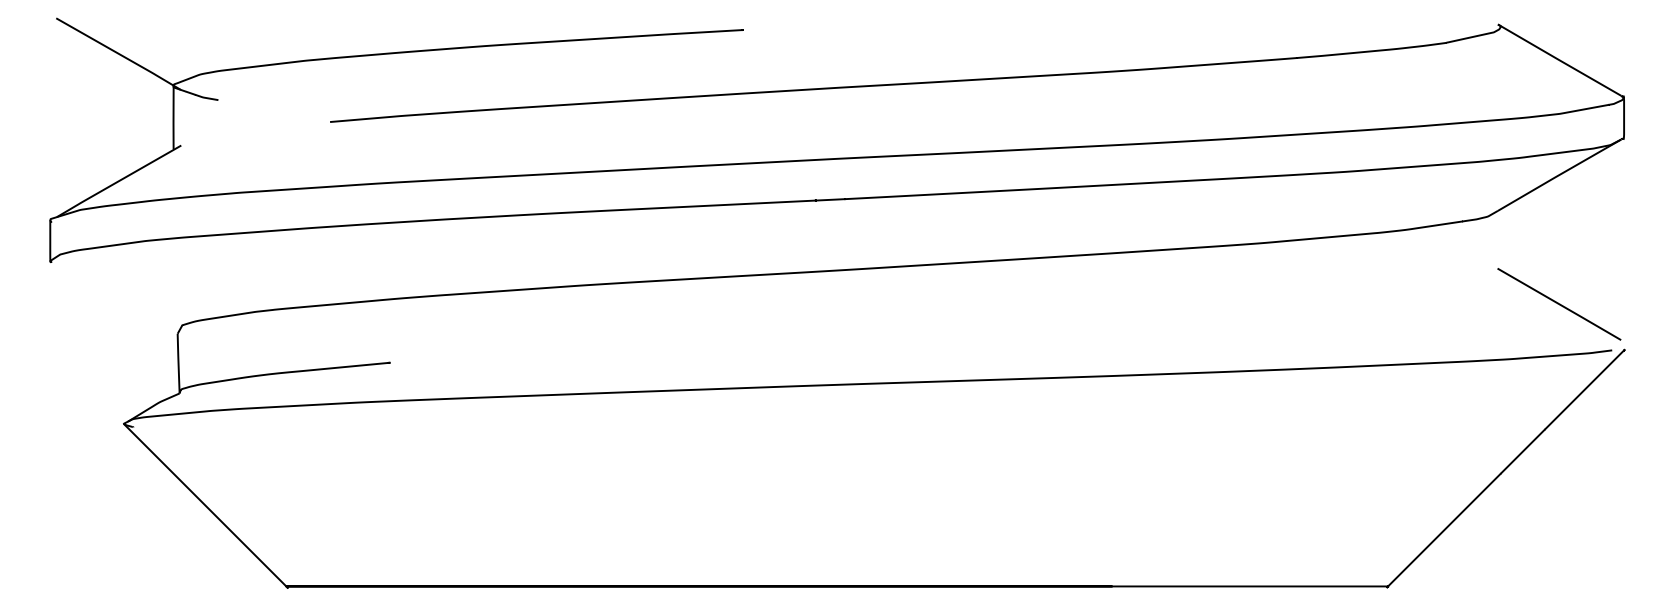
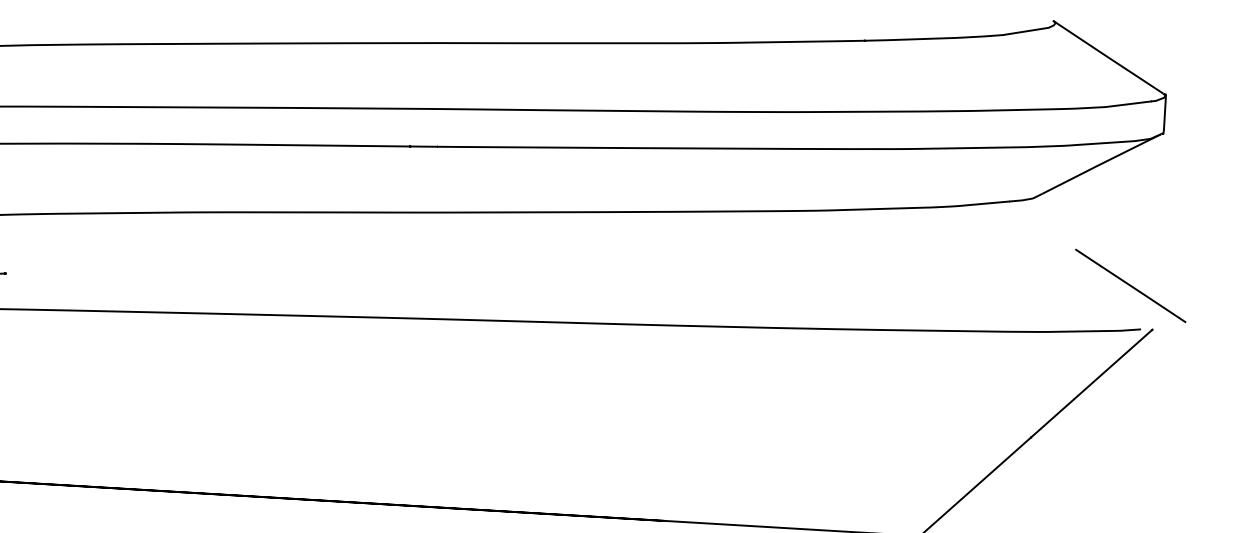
line: (1559, 304) -> (1130, 286), moved

